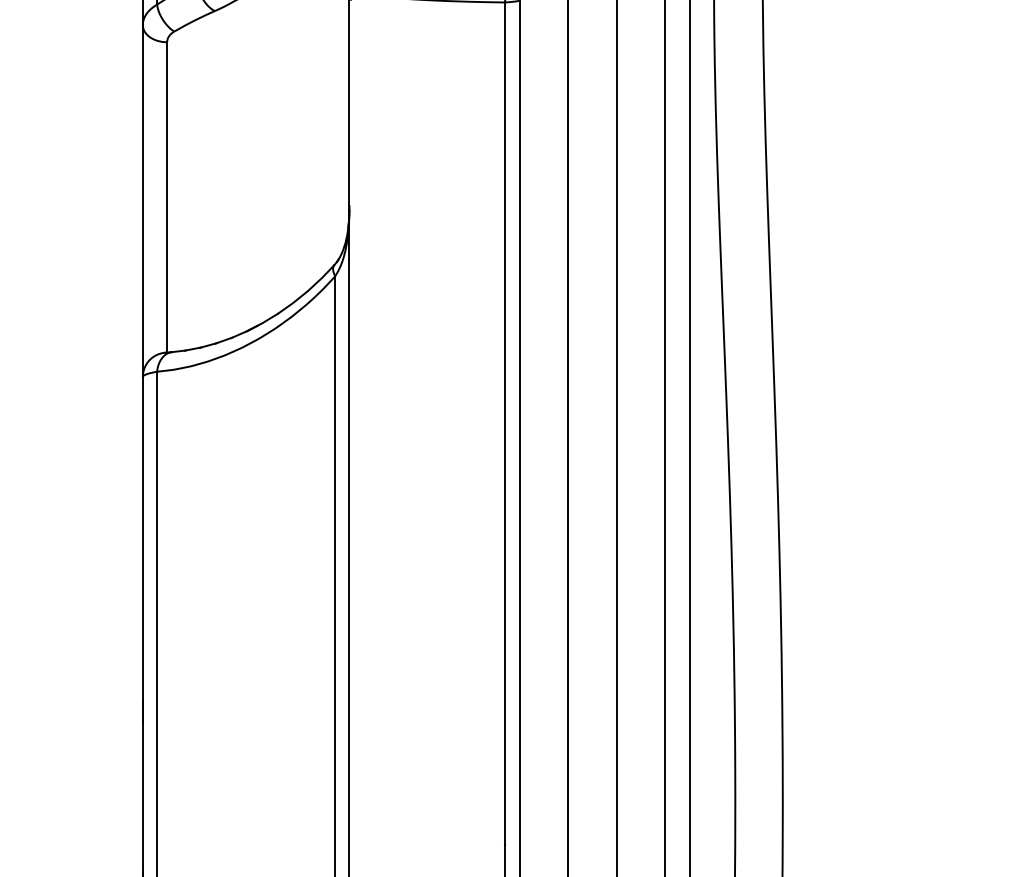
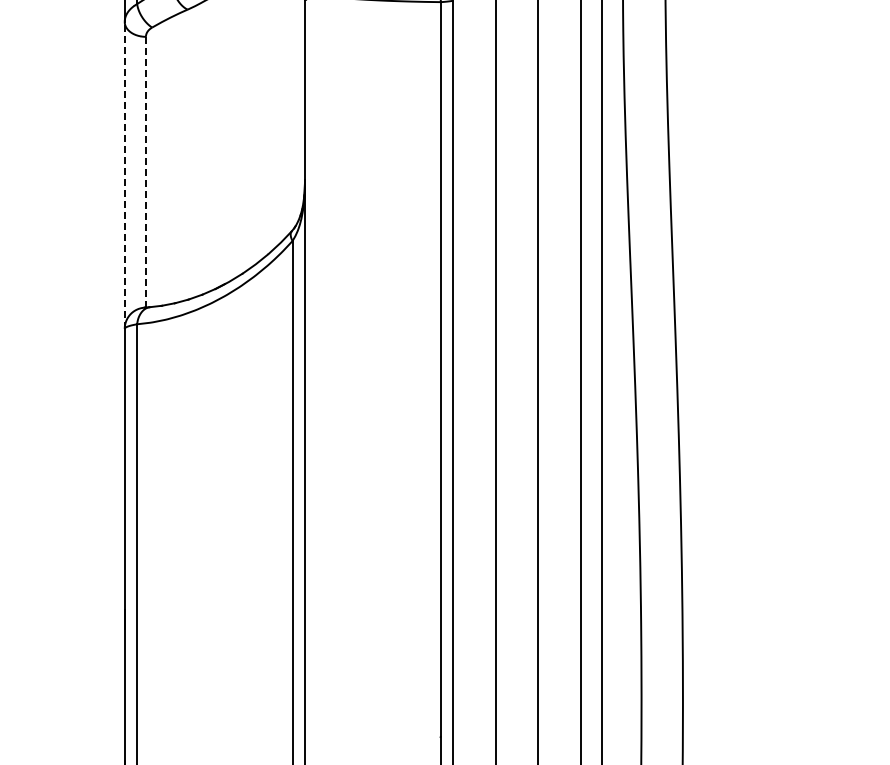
line: (166, 197) -> (145, 172), solid -> dashed
line: (142, 200) -> (124, 174), solid -> dashed

